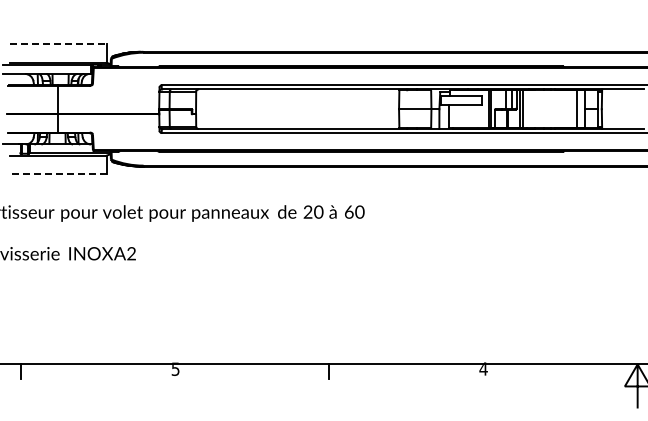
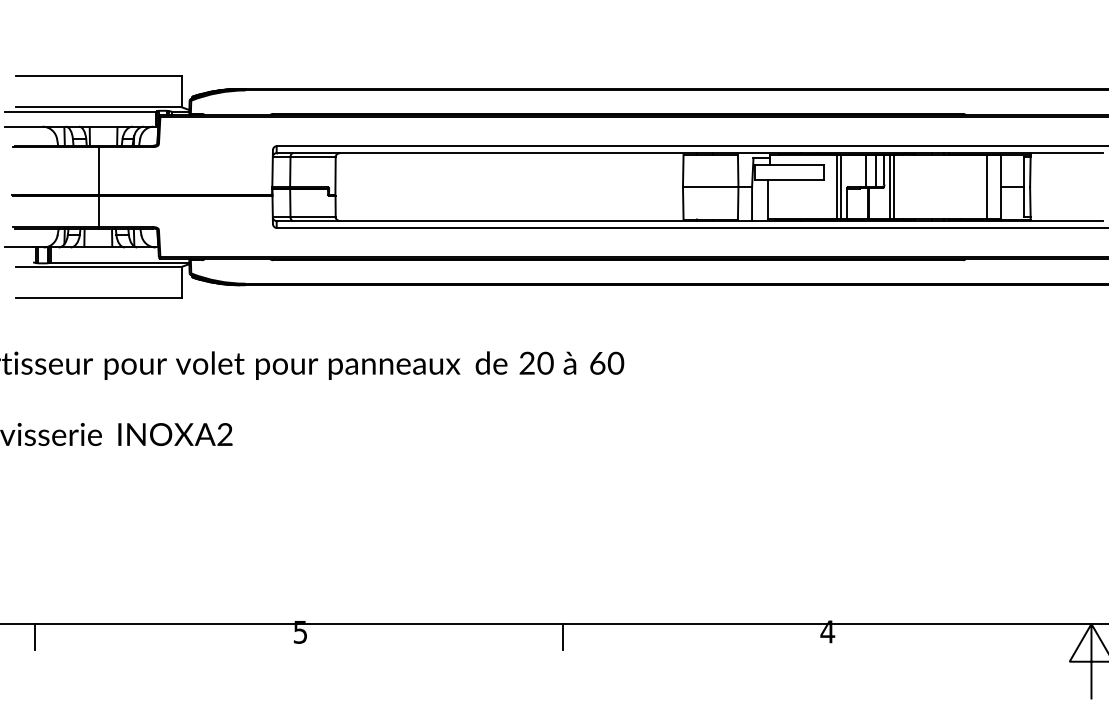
line: (58, 44) -> (99, 76), dashed -> solid
line: (57, 174) -> (98, 298), dashed -> solid

